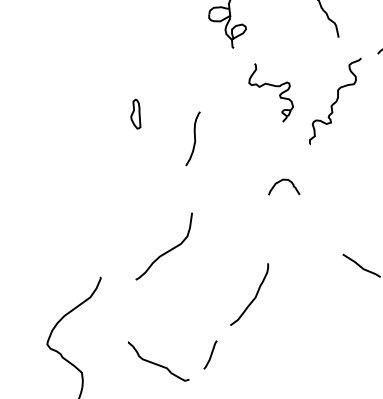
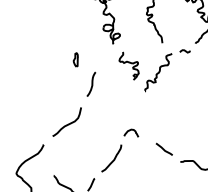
part: (134, 113) -> (75, 59), moved
curve: (283, 181) -> (131, 130), moved
curve: (167, 249) -> (68, 123), moved

